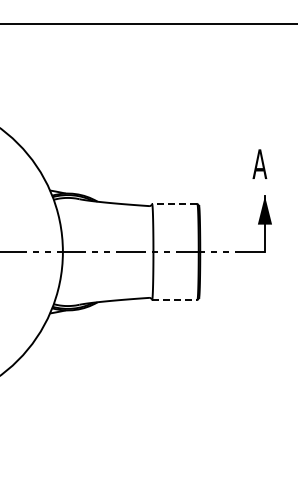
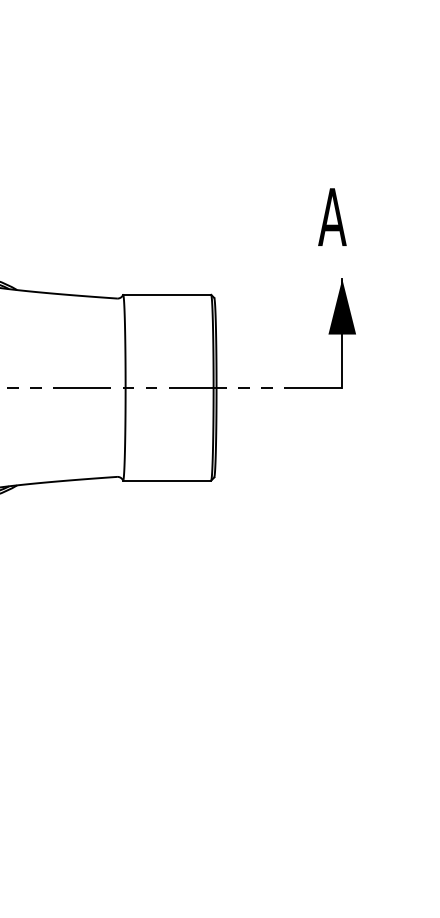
line: (174, 204) -> (166, 295), dashed -> solid
line: (174, 299) -> (166, 480), dashed -> solid

